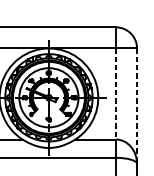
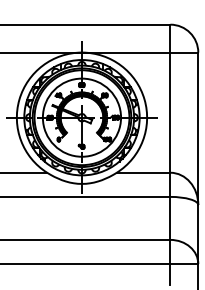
line: (116, 94) -> (170, 113), dashed -> solid
line: (137, 106) -> (198, 129), dashed -> solid

